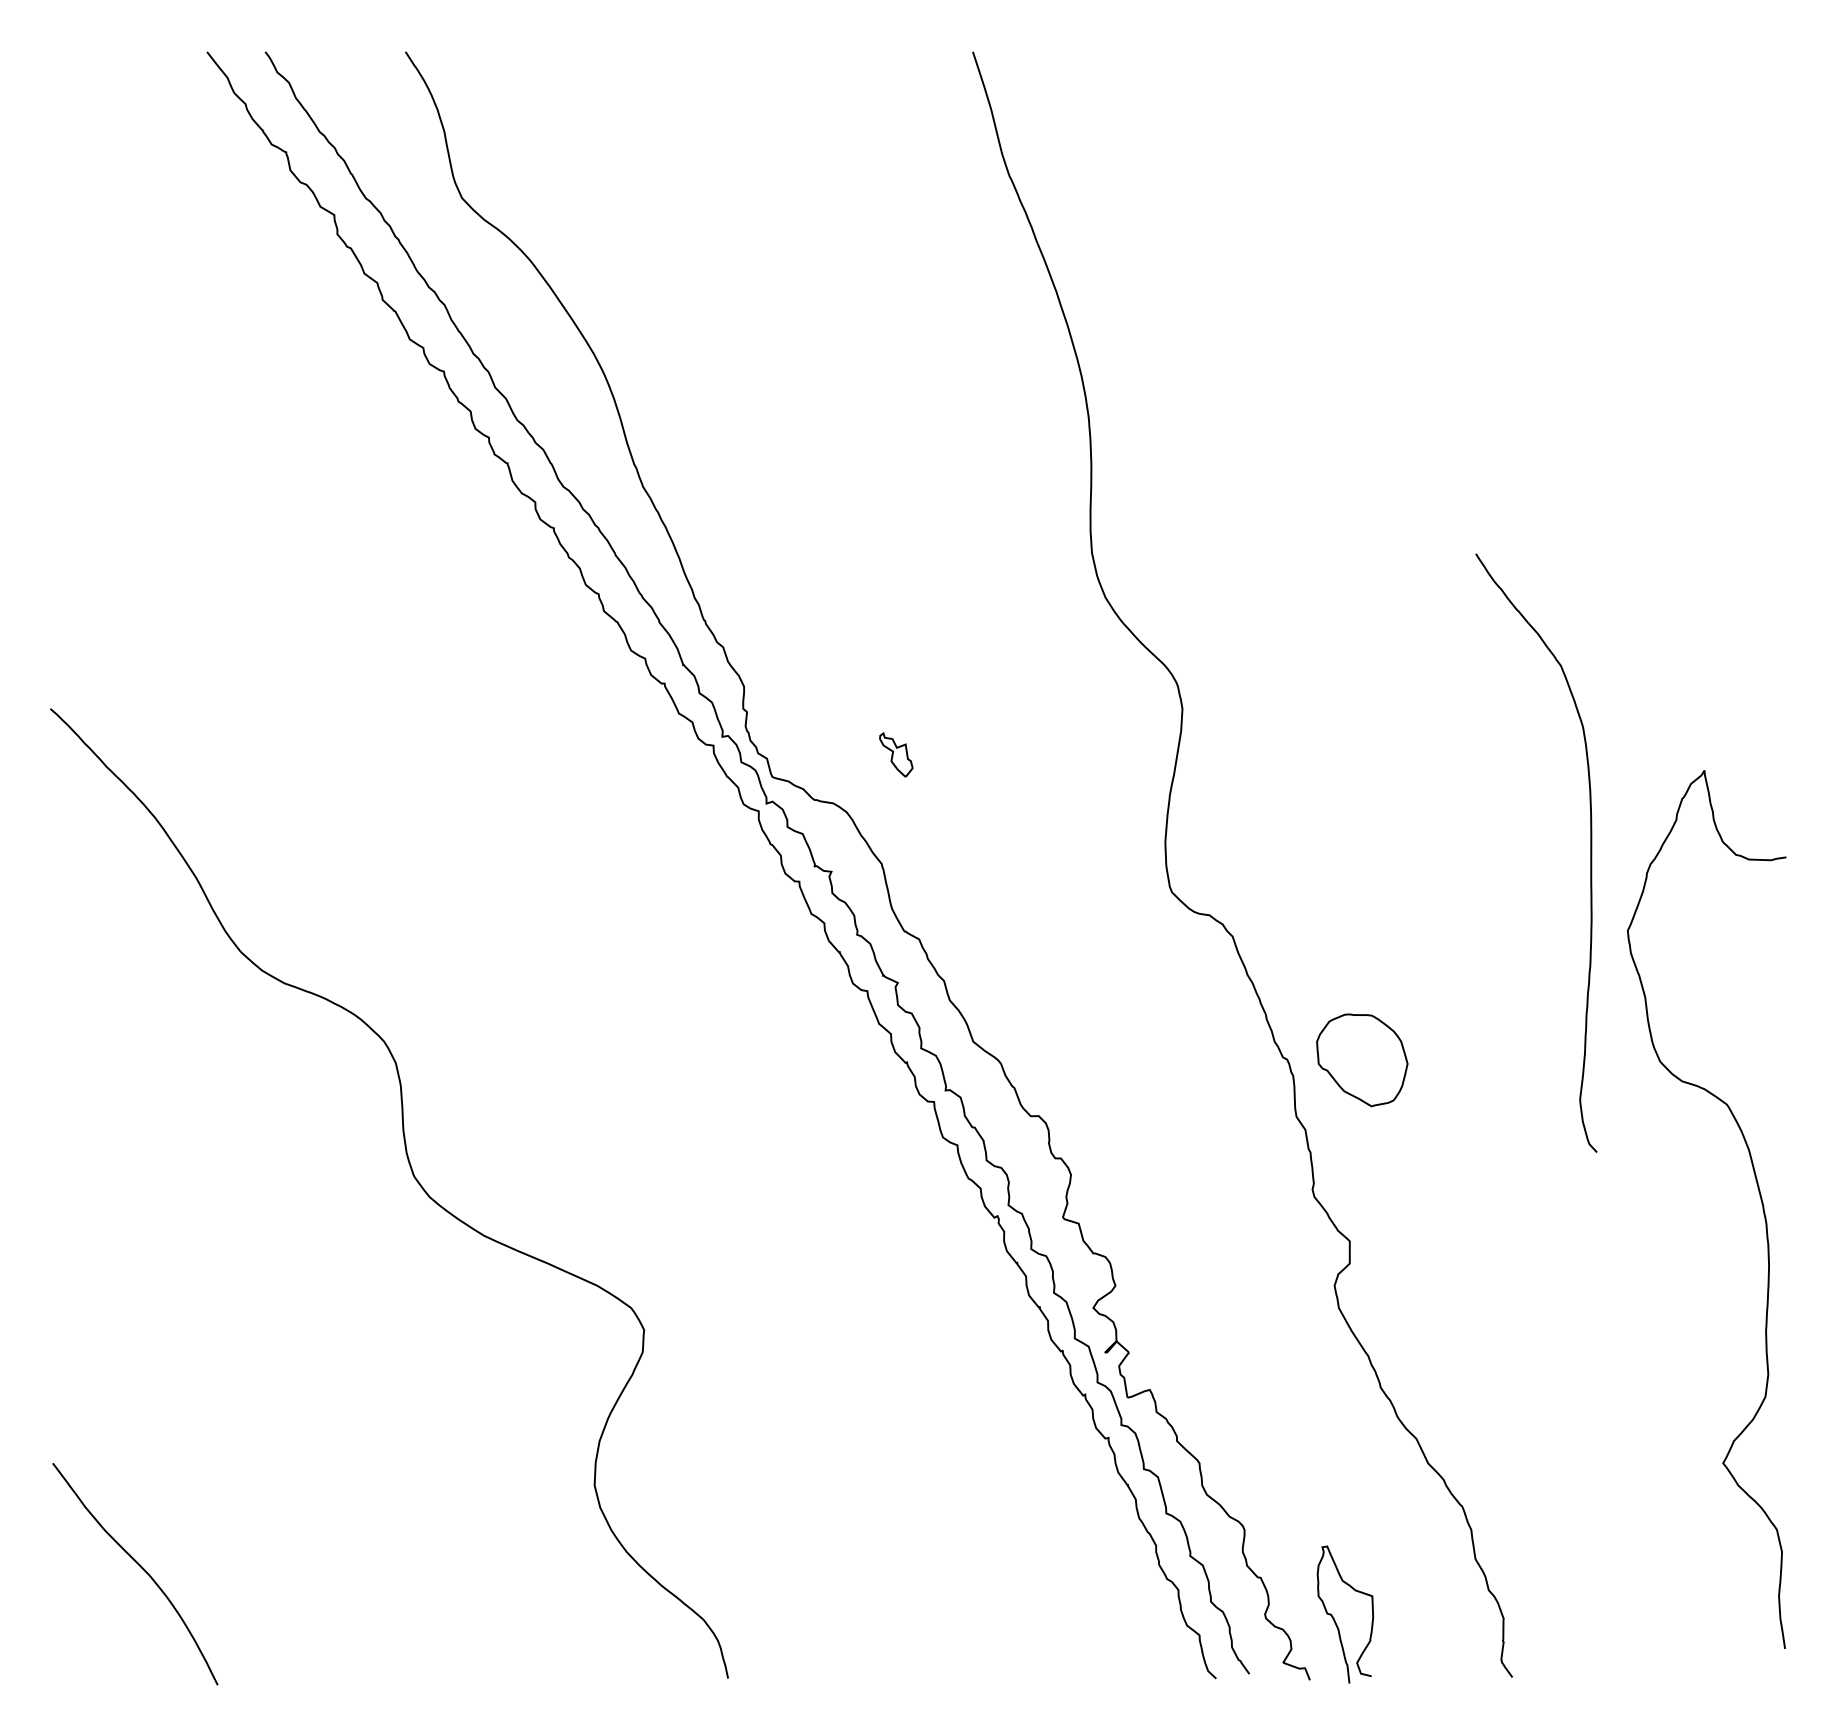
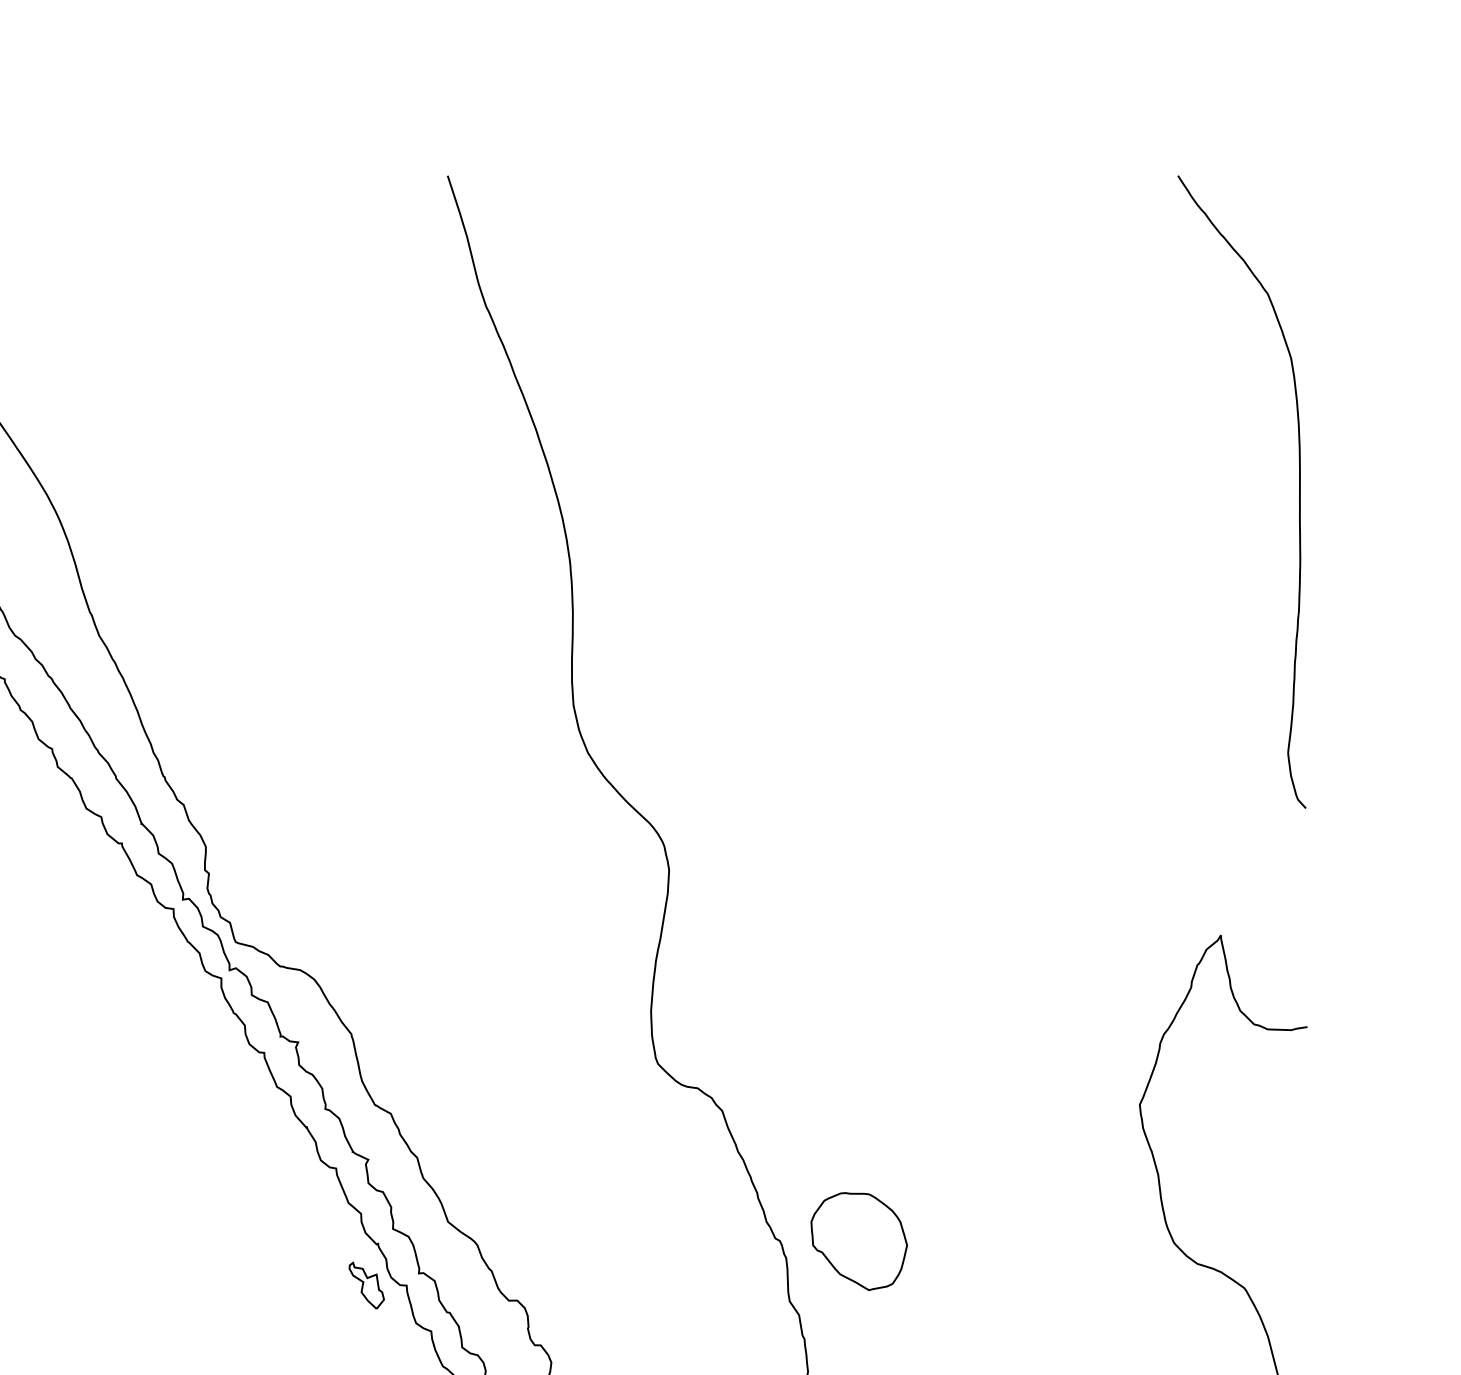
part: (896, 754) -> (366, 1285), moved
curve: (1590, 852) -> (1299, 491), moved

